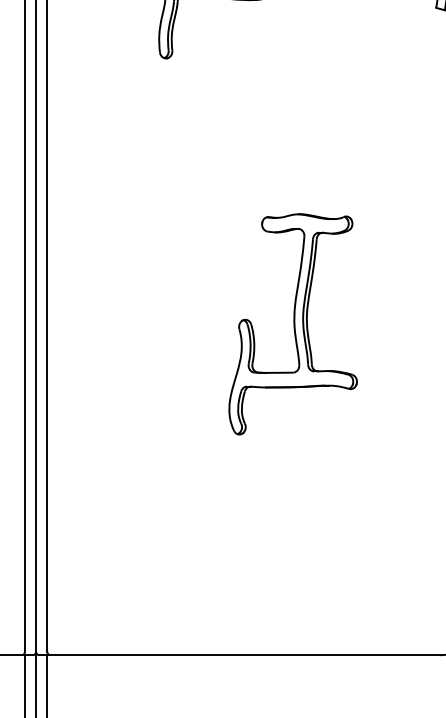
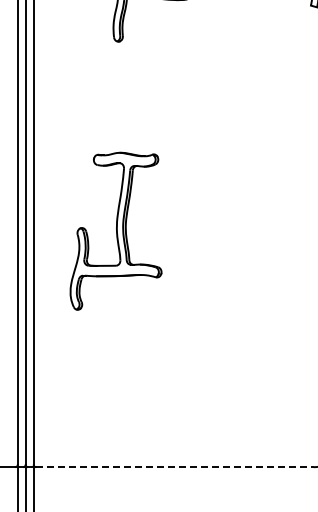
part: (292, 323) -> (115, 230), moved
line: (244, 655) -> (174, 467), solid -> dashed

